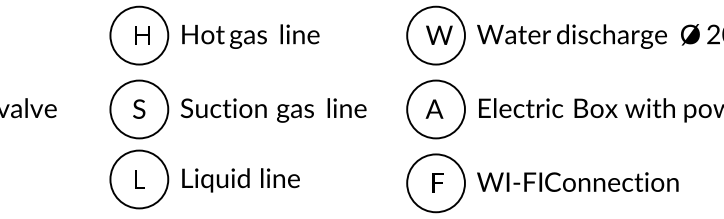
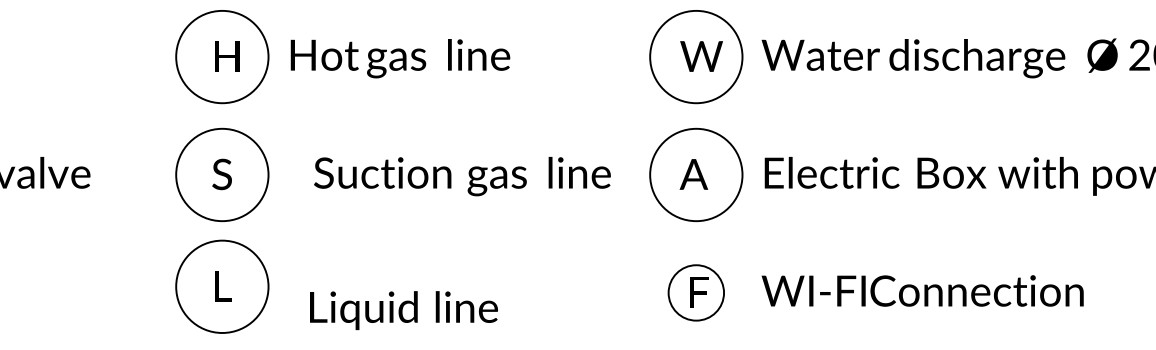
text: (273, 110) -> (462, 176), moved
text: (240, 180) -> (403, 310), moved
circle: (435, 183) -> (695, 293), size x0.6

